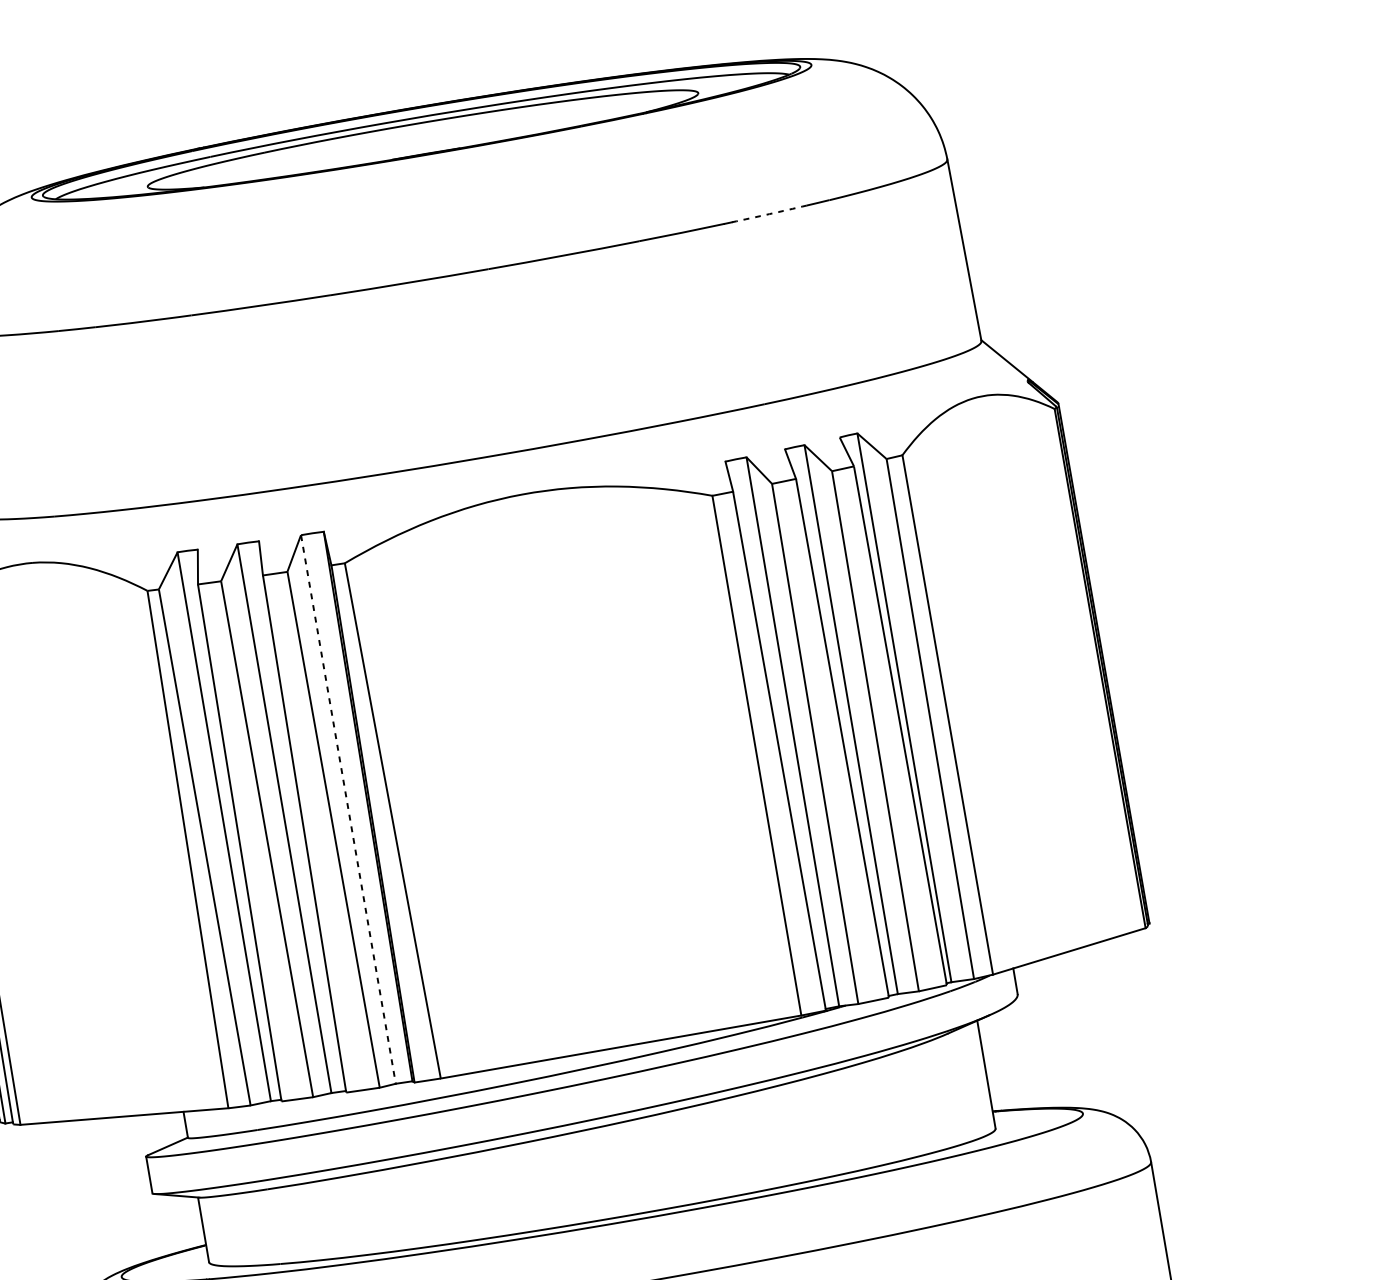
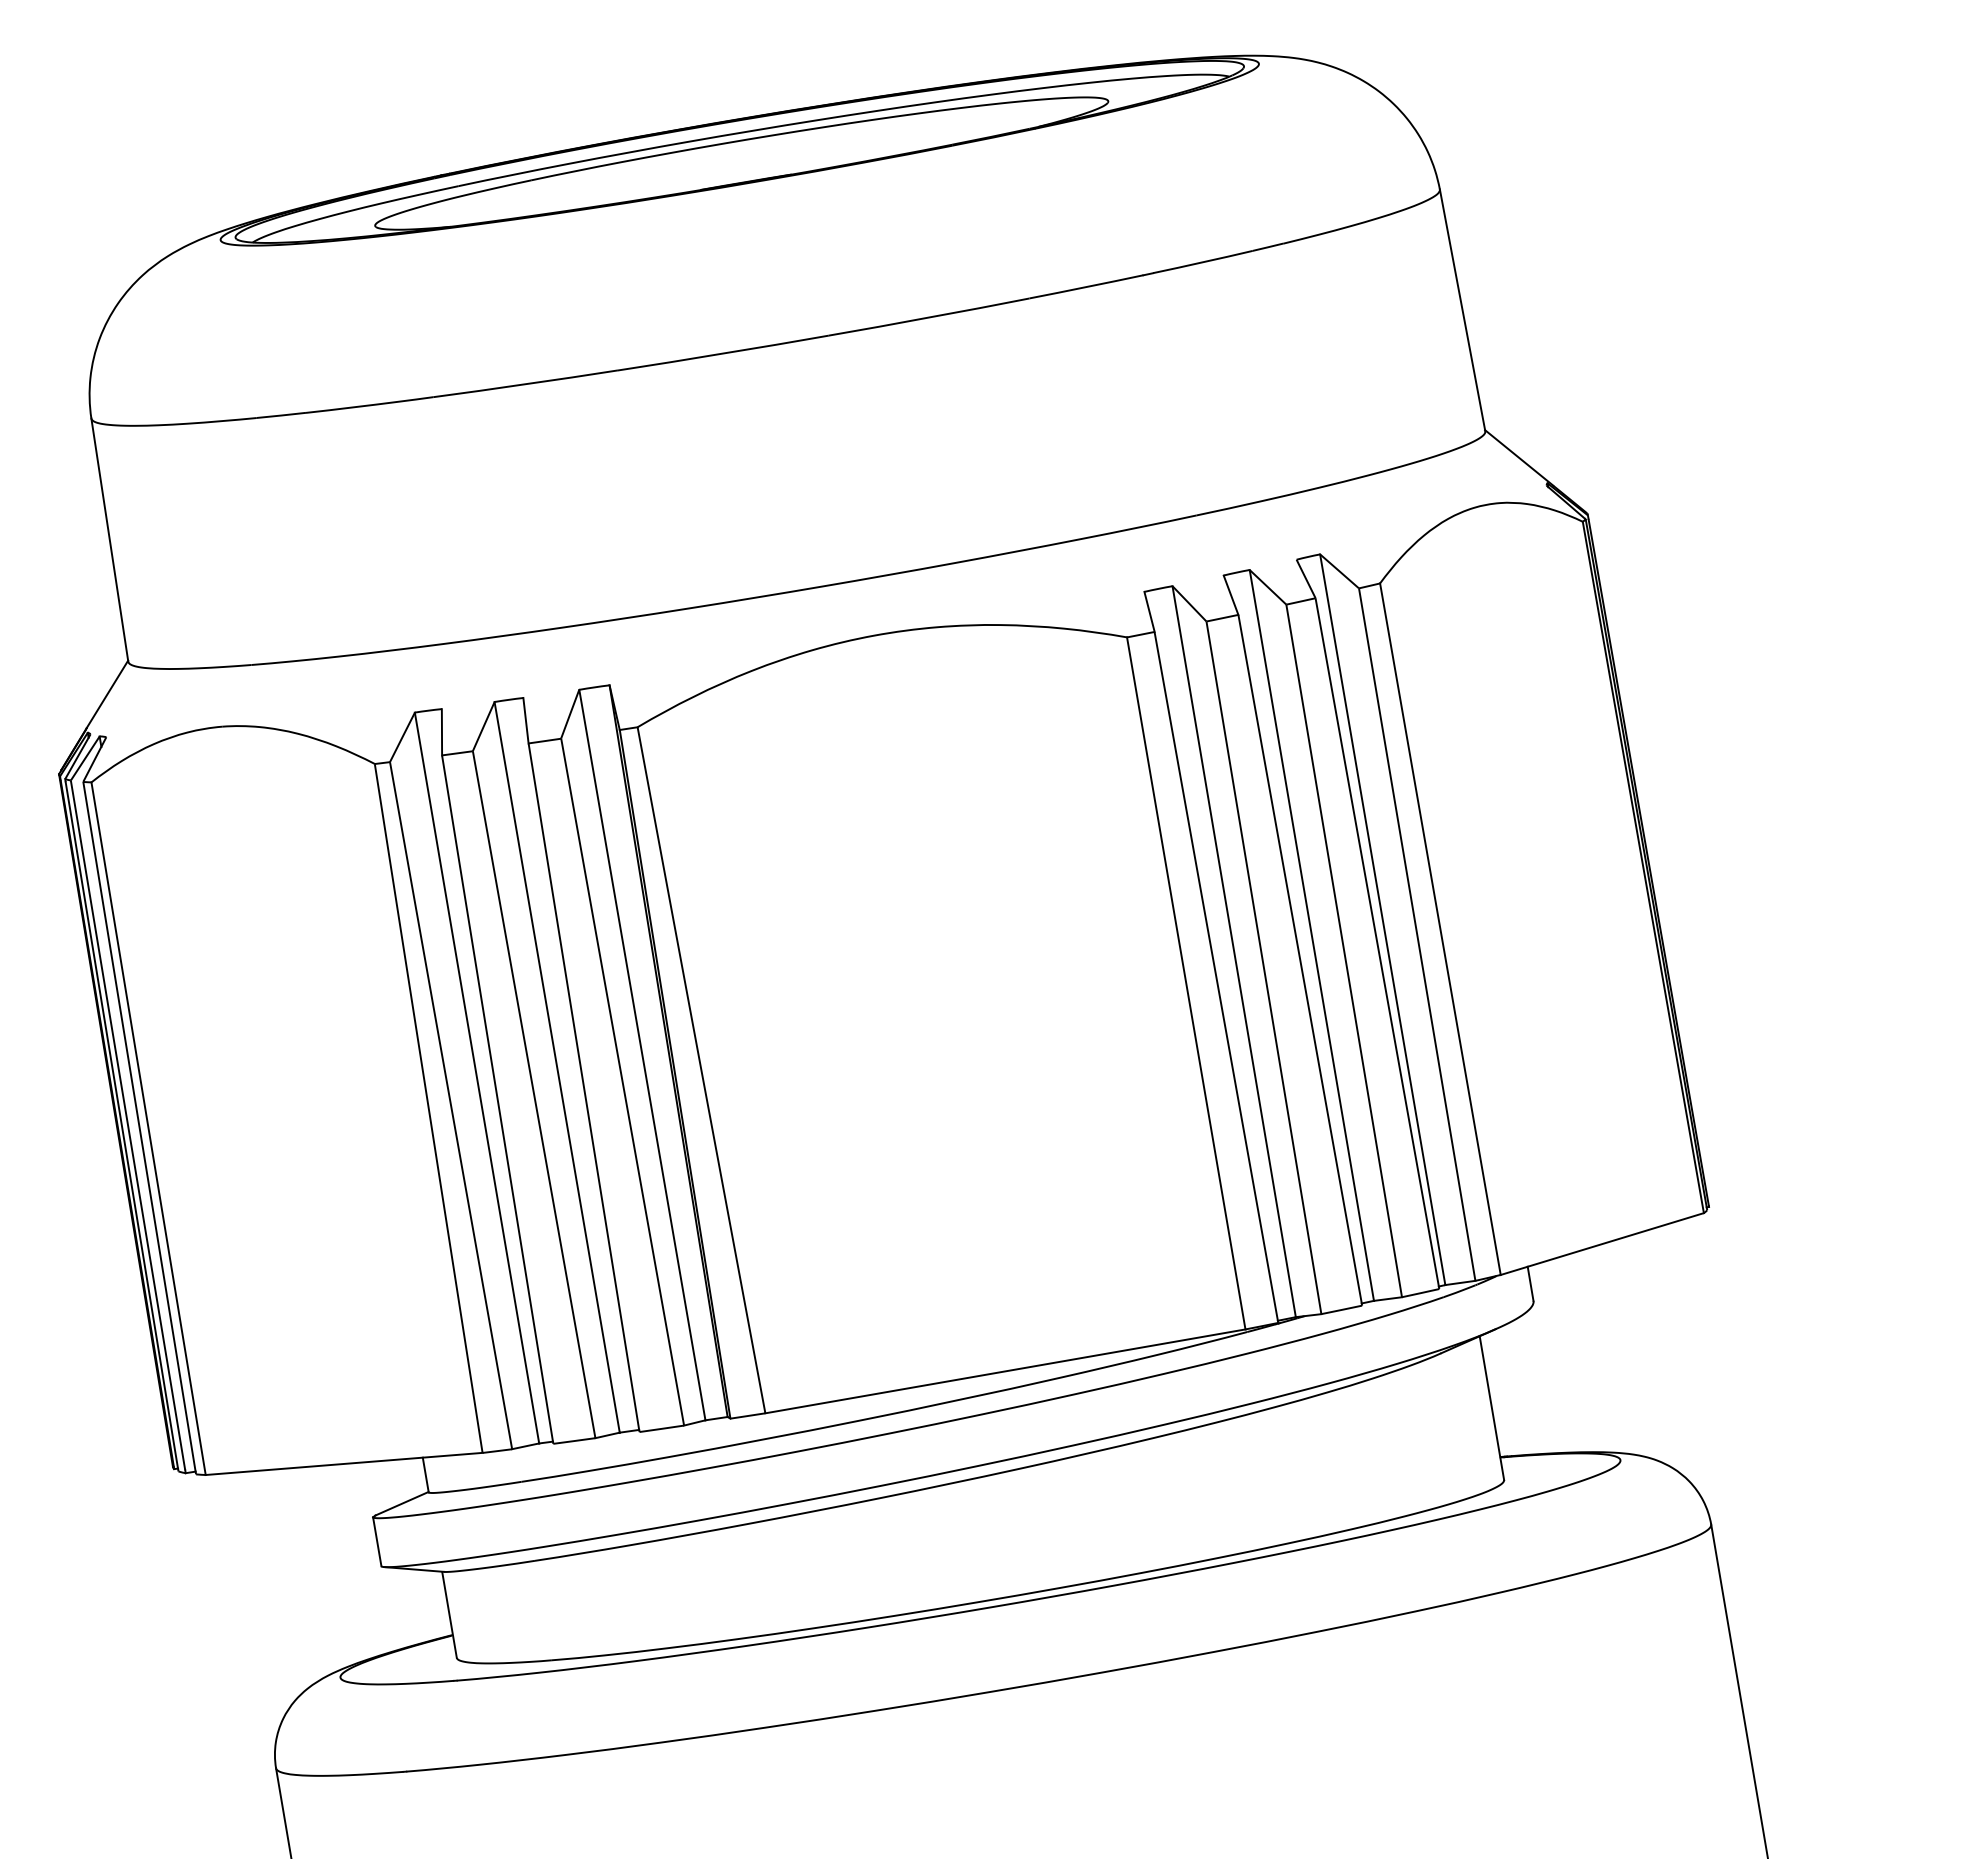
arc: (769, 214) -> (1202, 262), dashed -> solid
line: (348, 809) -> (642, 1055), dashed -> solid

